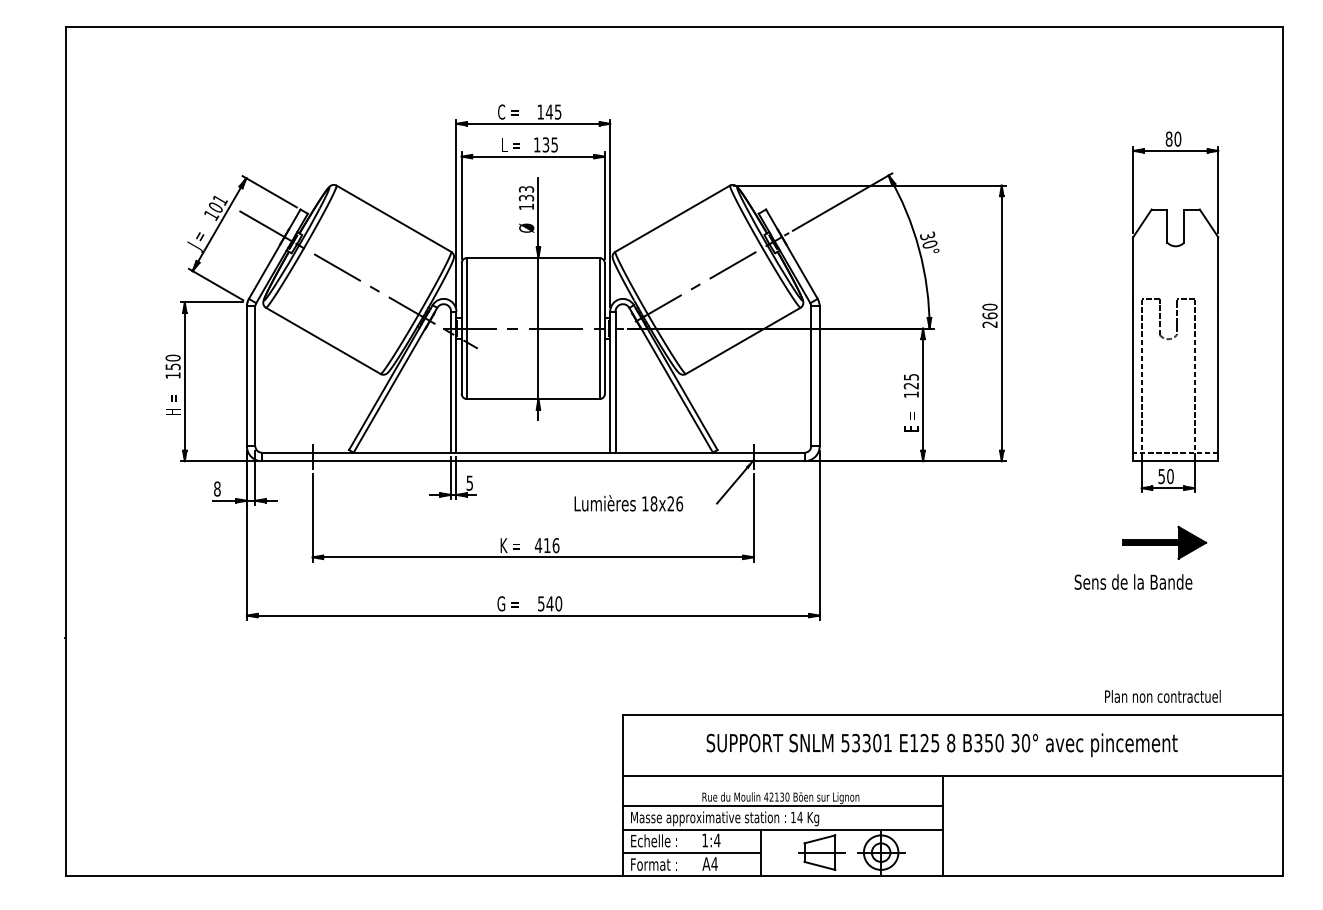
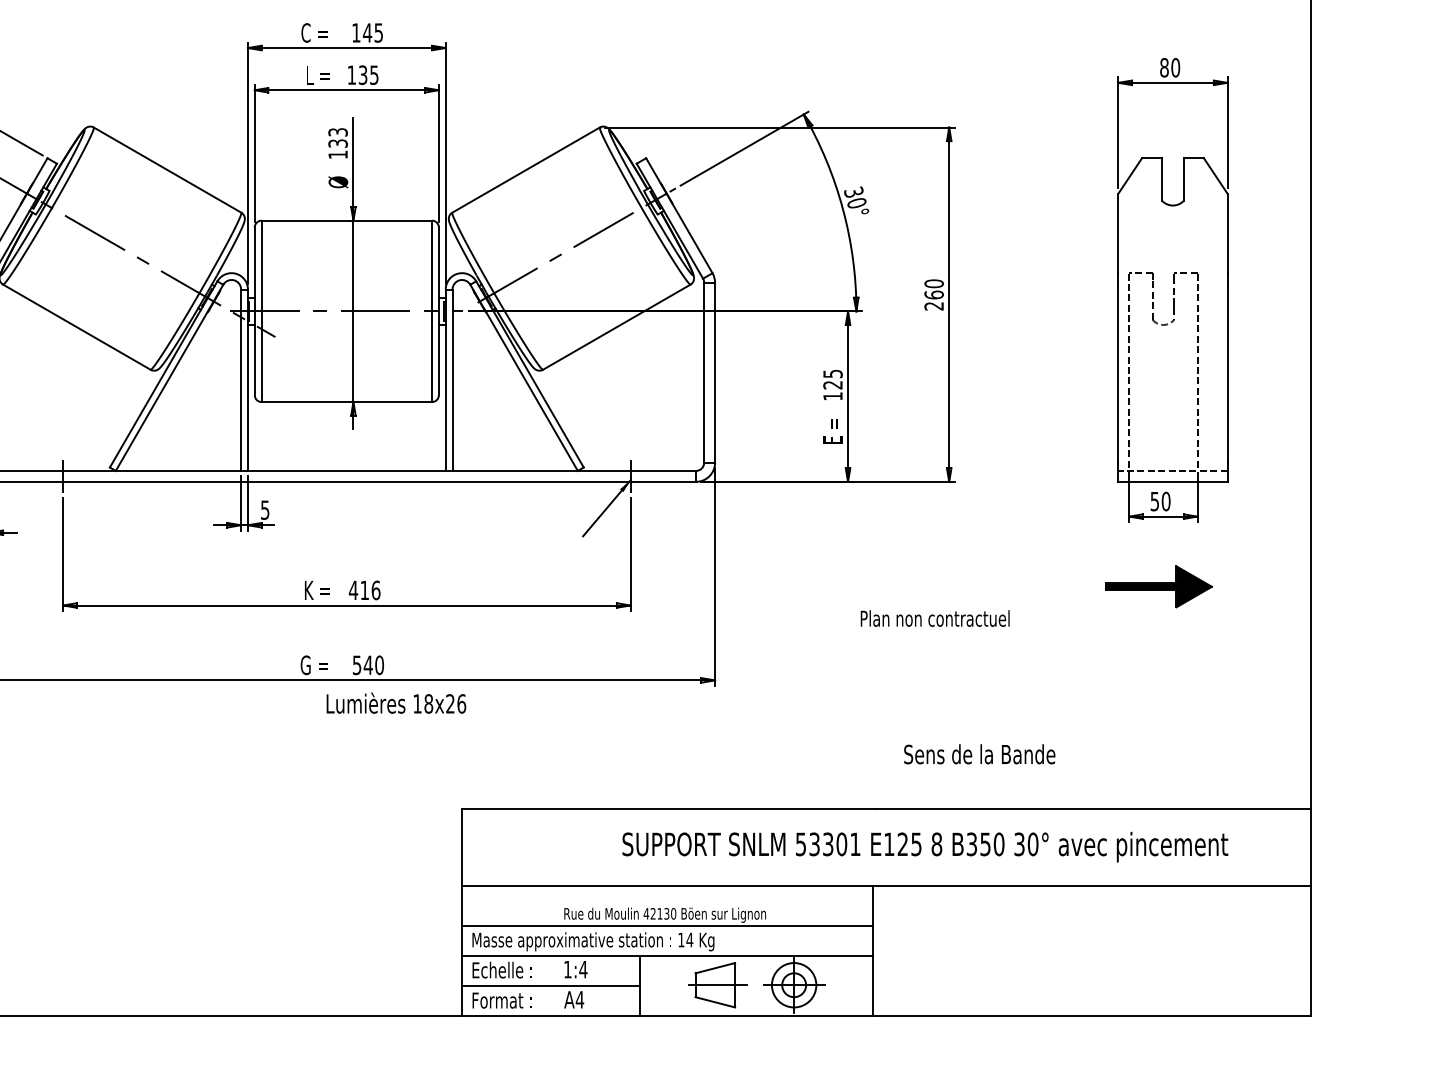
text: (628, 503) -> (395, 703), moved
text: (1133, 581) -> (979, 753), moved
text: (1162, 696) -> (934, 618), moved
text: (941, 745) -> (924, 847), moved

